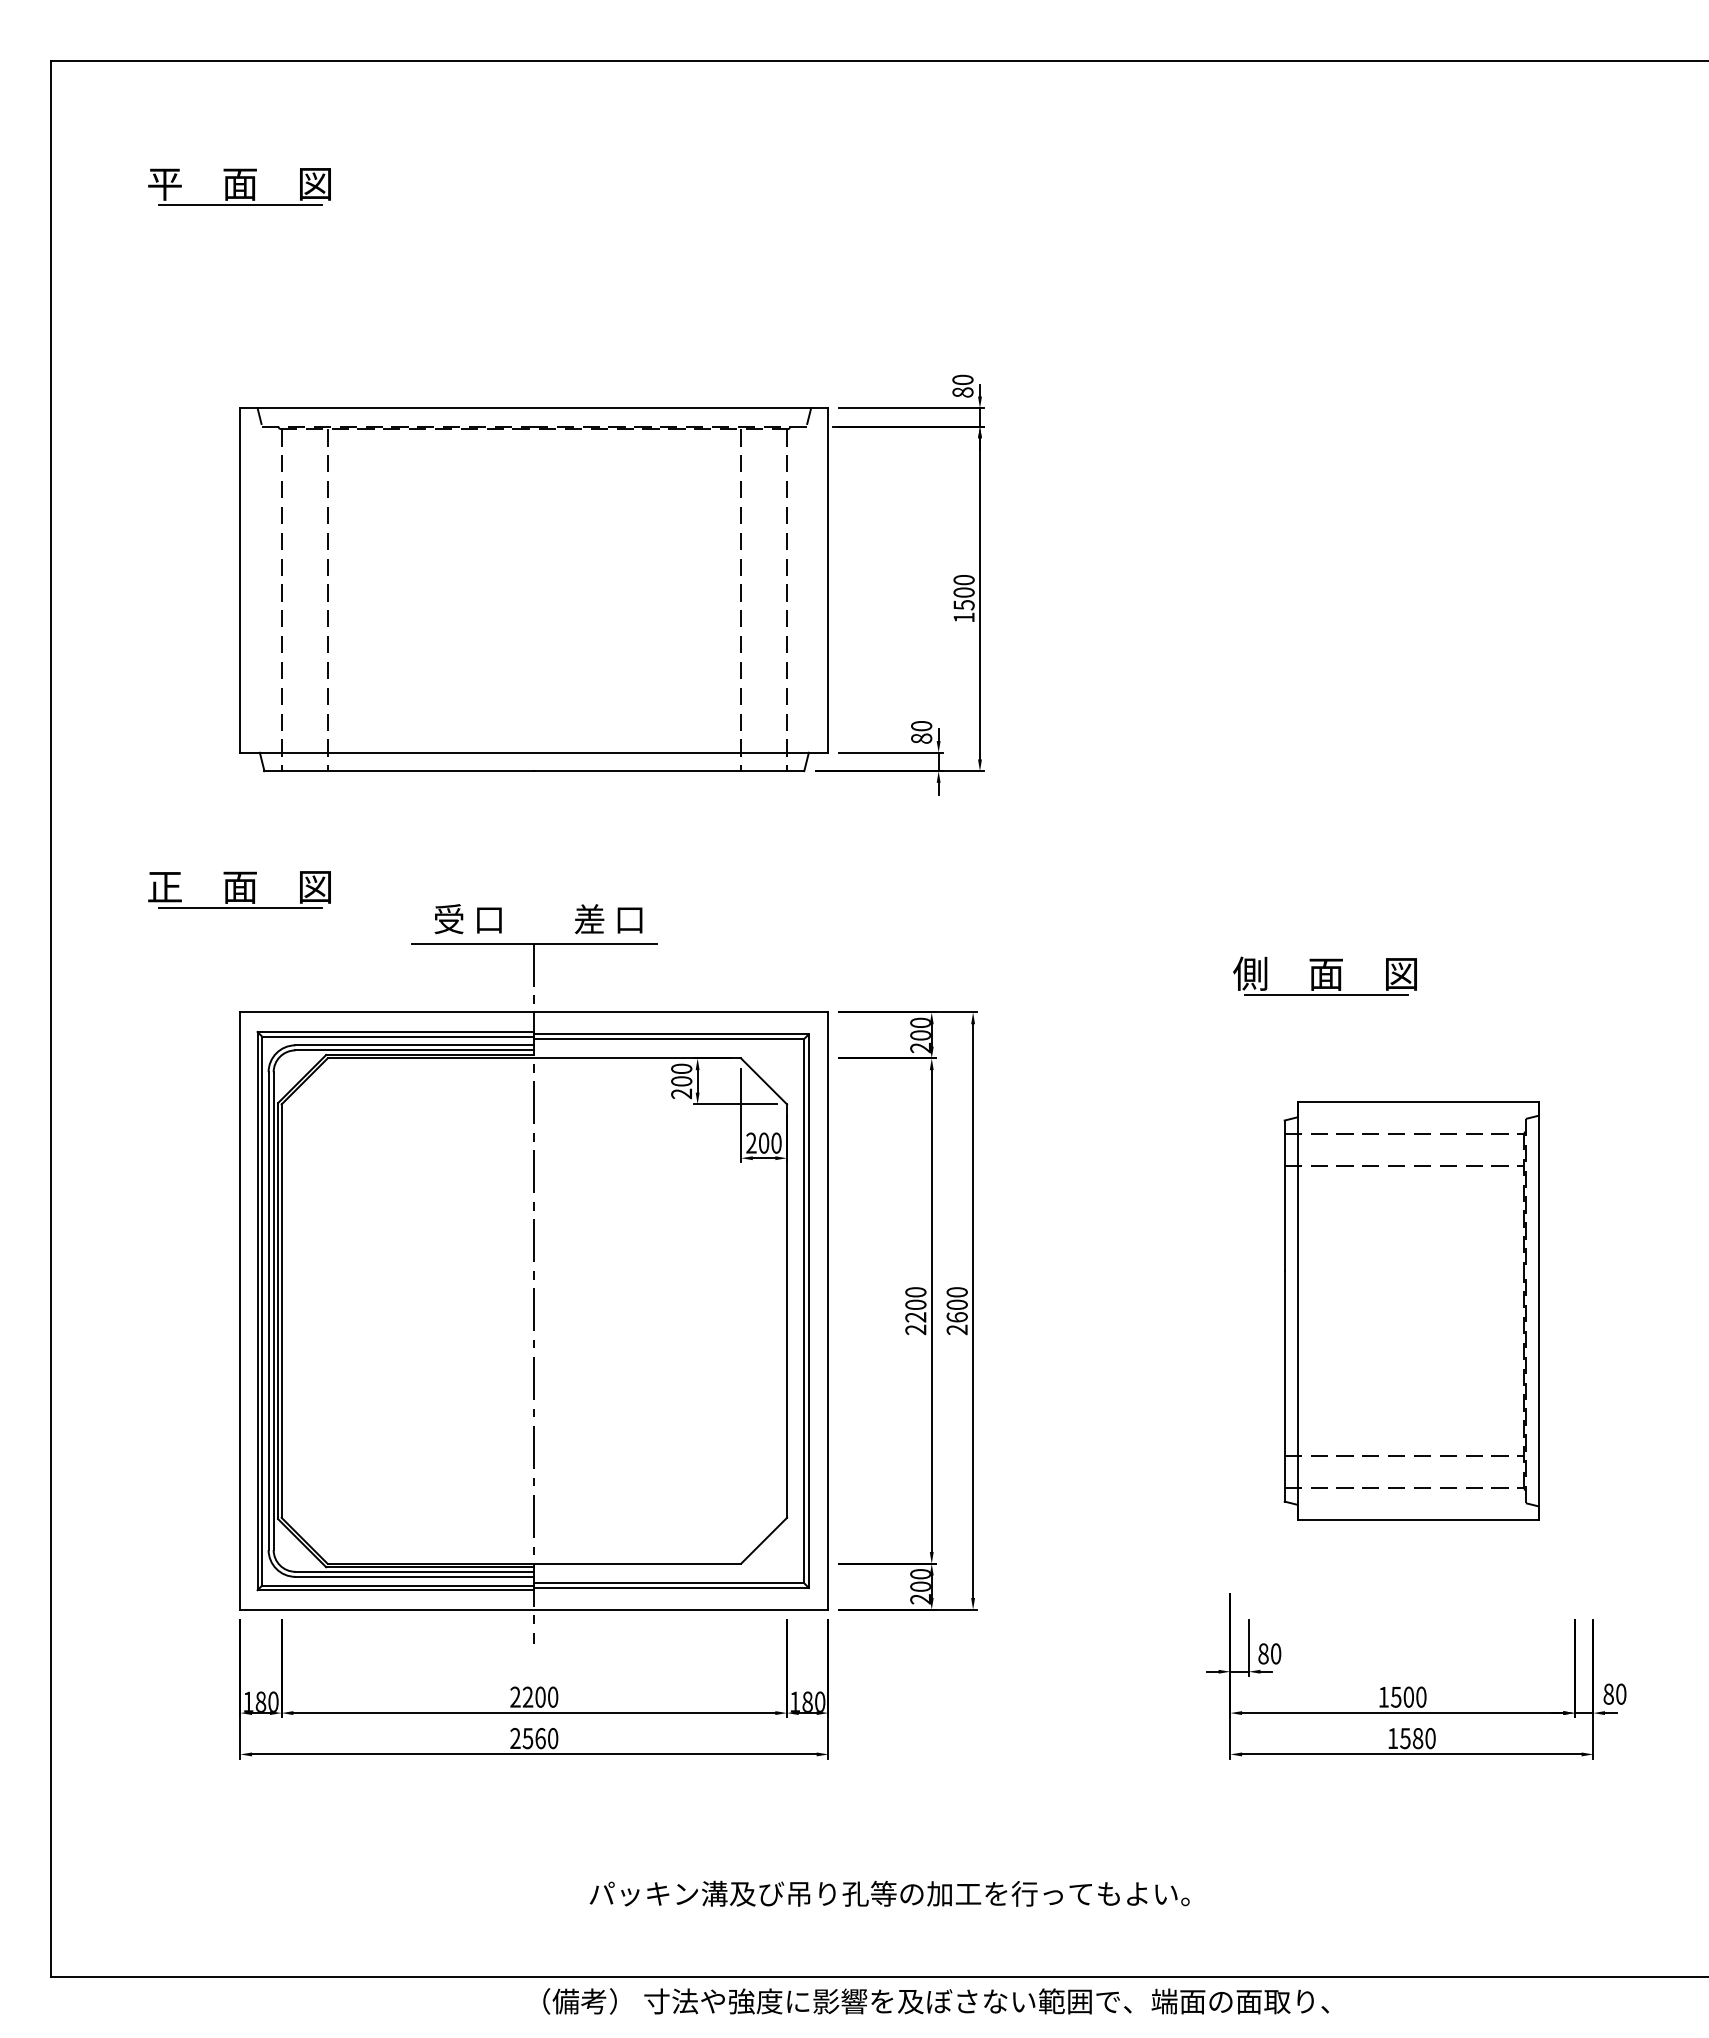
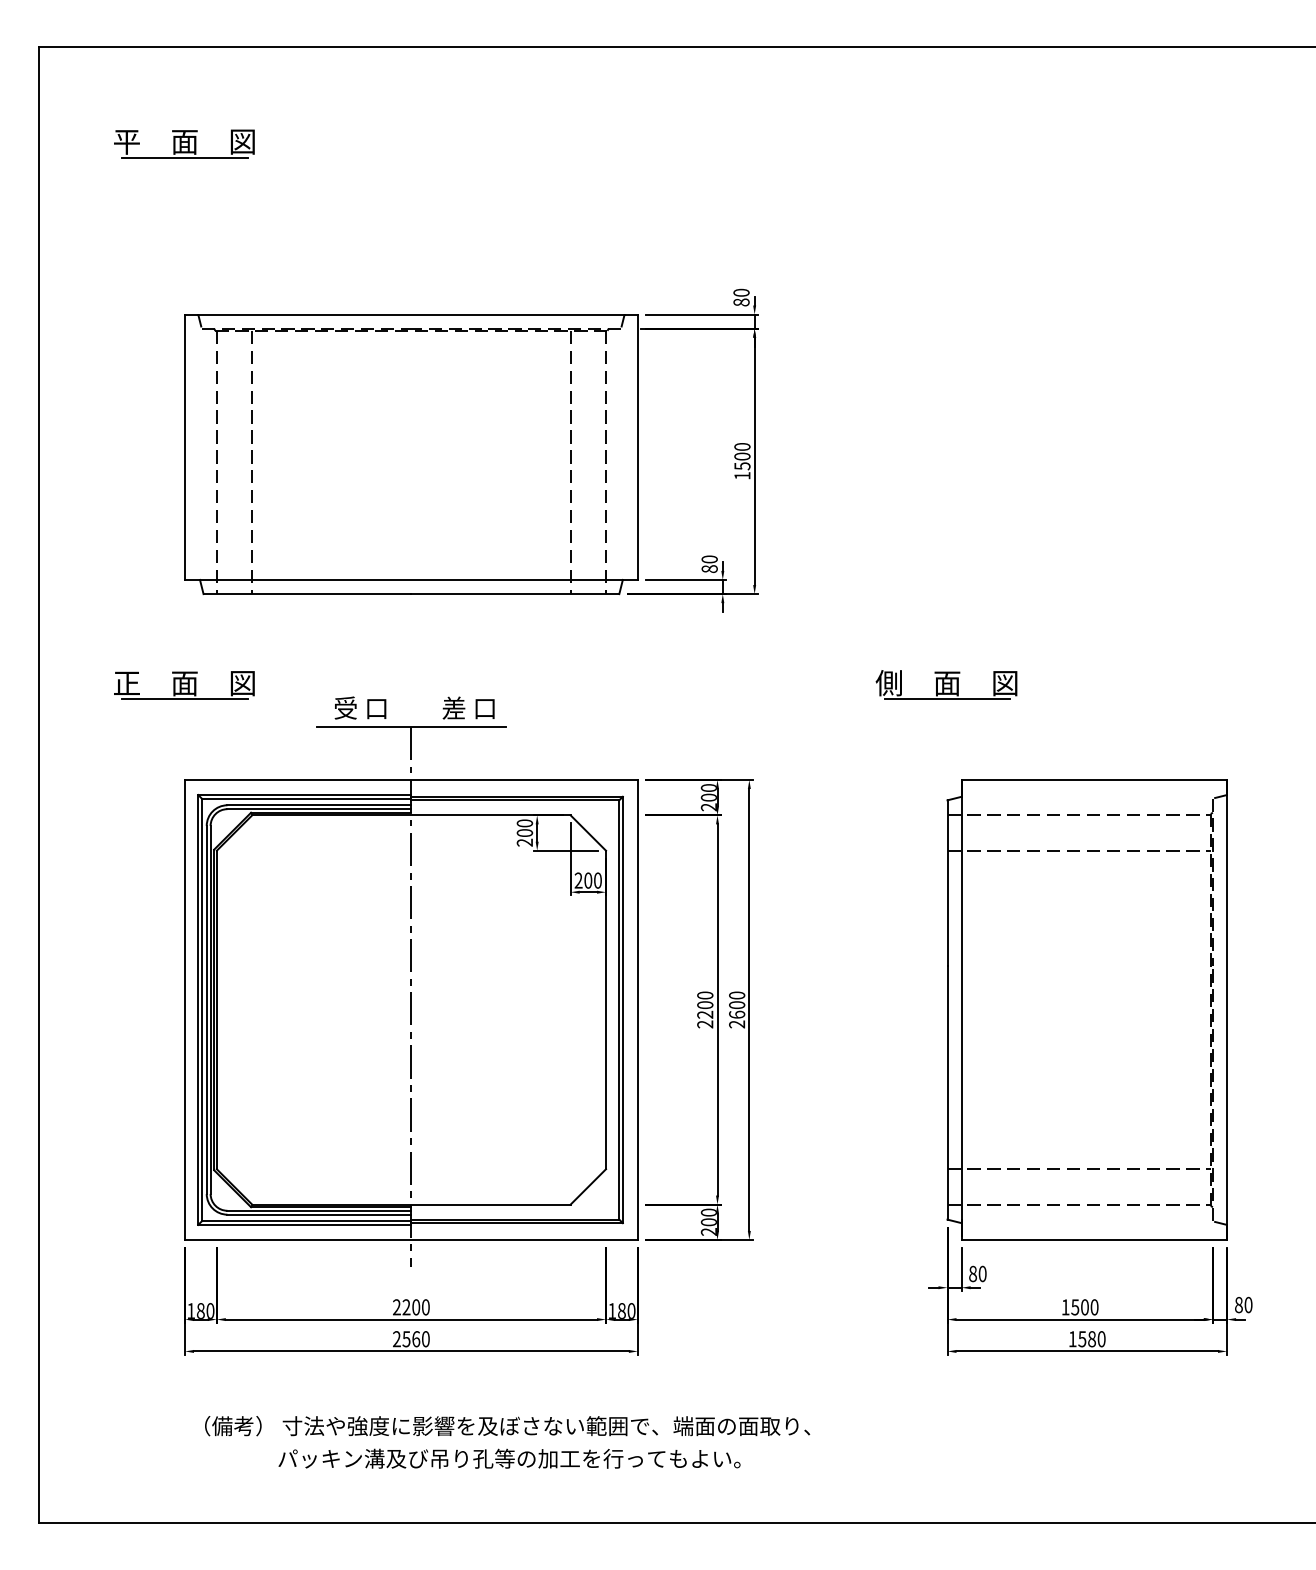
part: (1324, 975) -> (946, 684), moved
part: (1411, 1310) -> (1087, 1009), size x1.43
text: (889, 1893) -> (509, 1458), moved
text: (935, 2001) -> (507, 1426), moved

